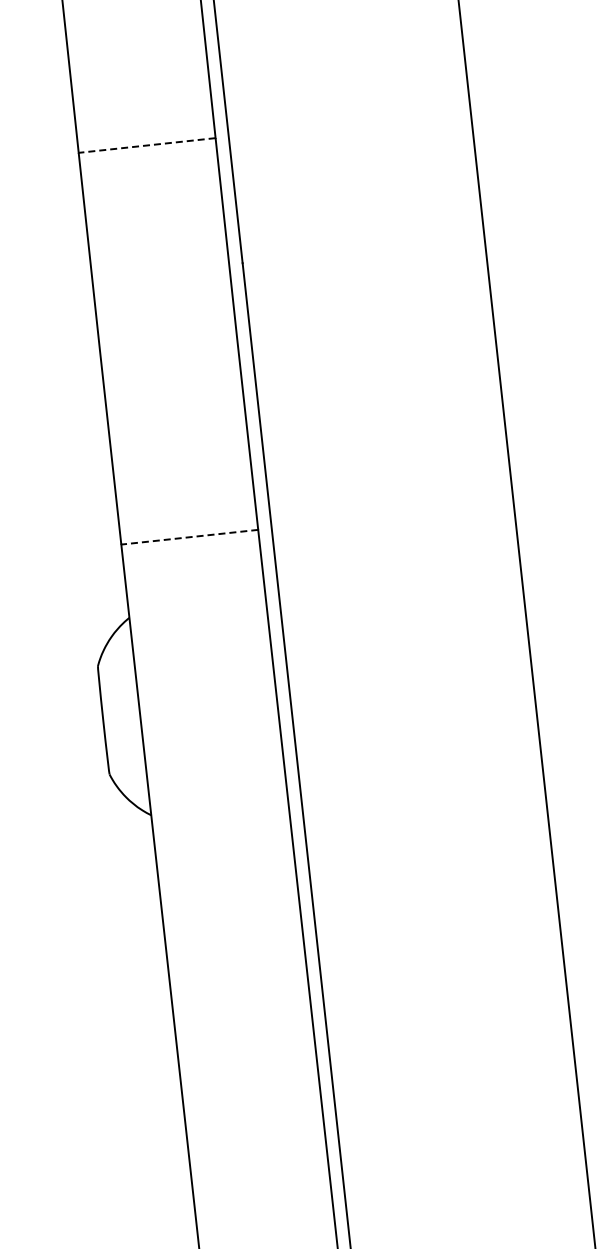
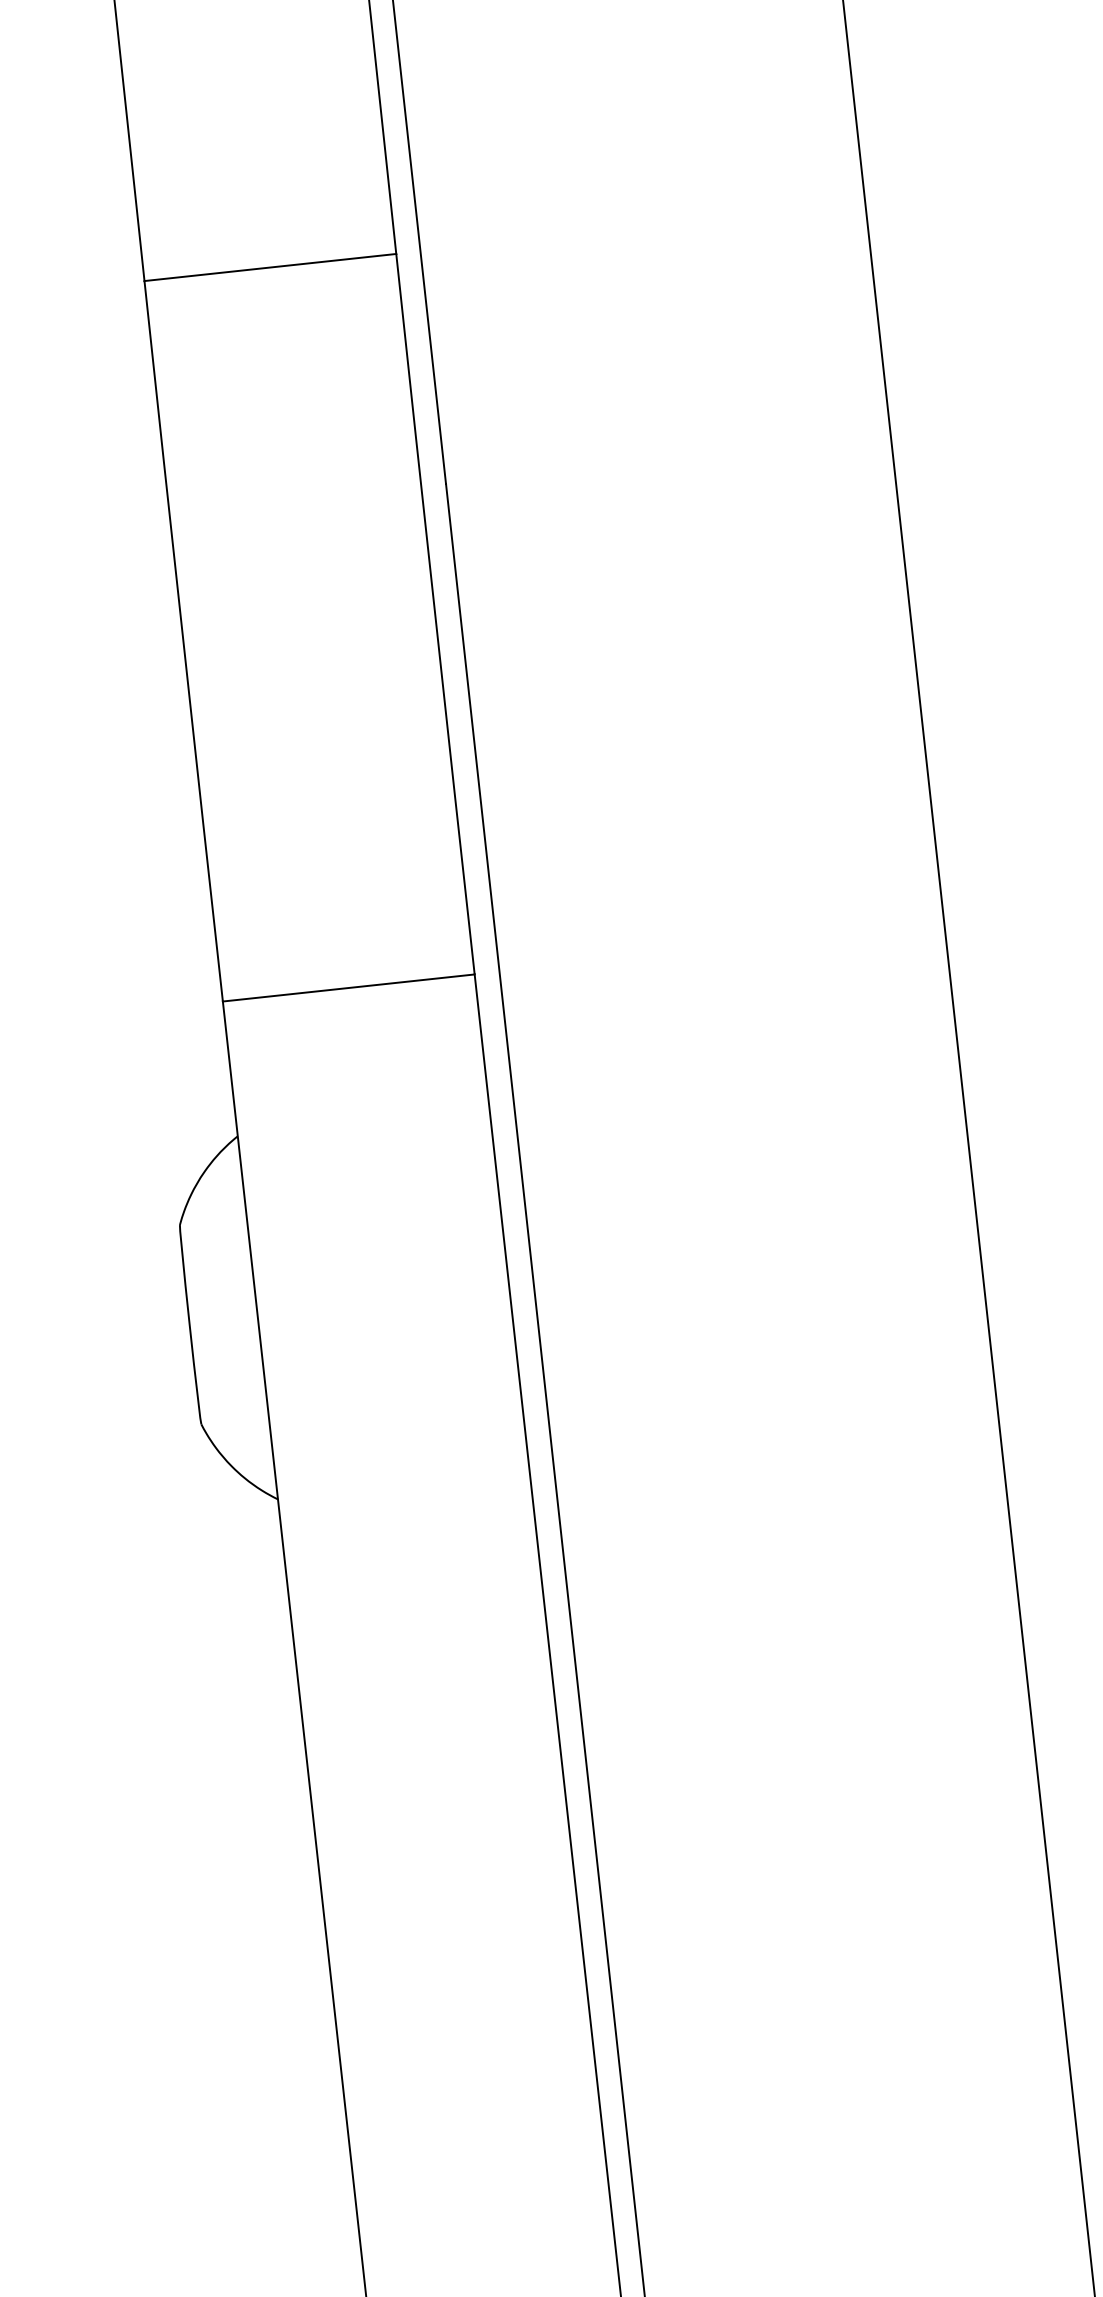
line: (147, 145) -> (271, 267), dashed -> solid
line: (189, 537) -> (348, 988), dashed -> solid

